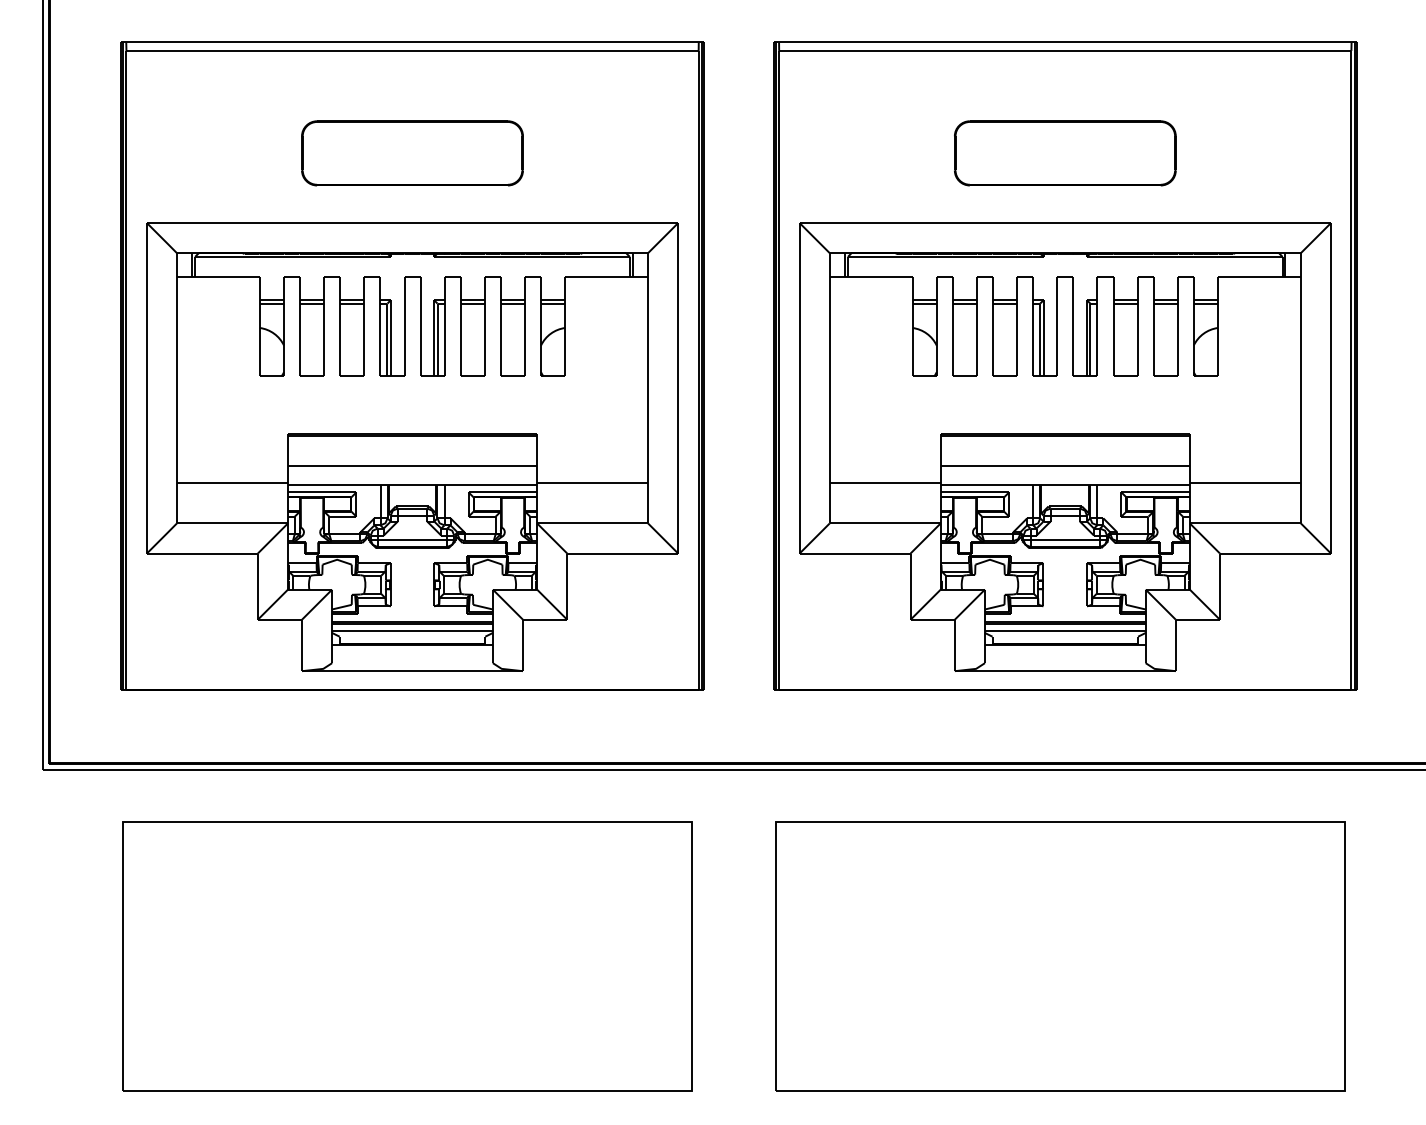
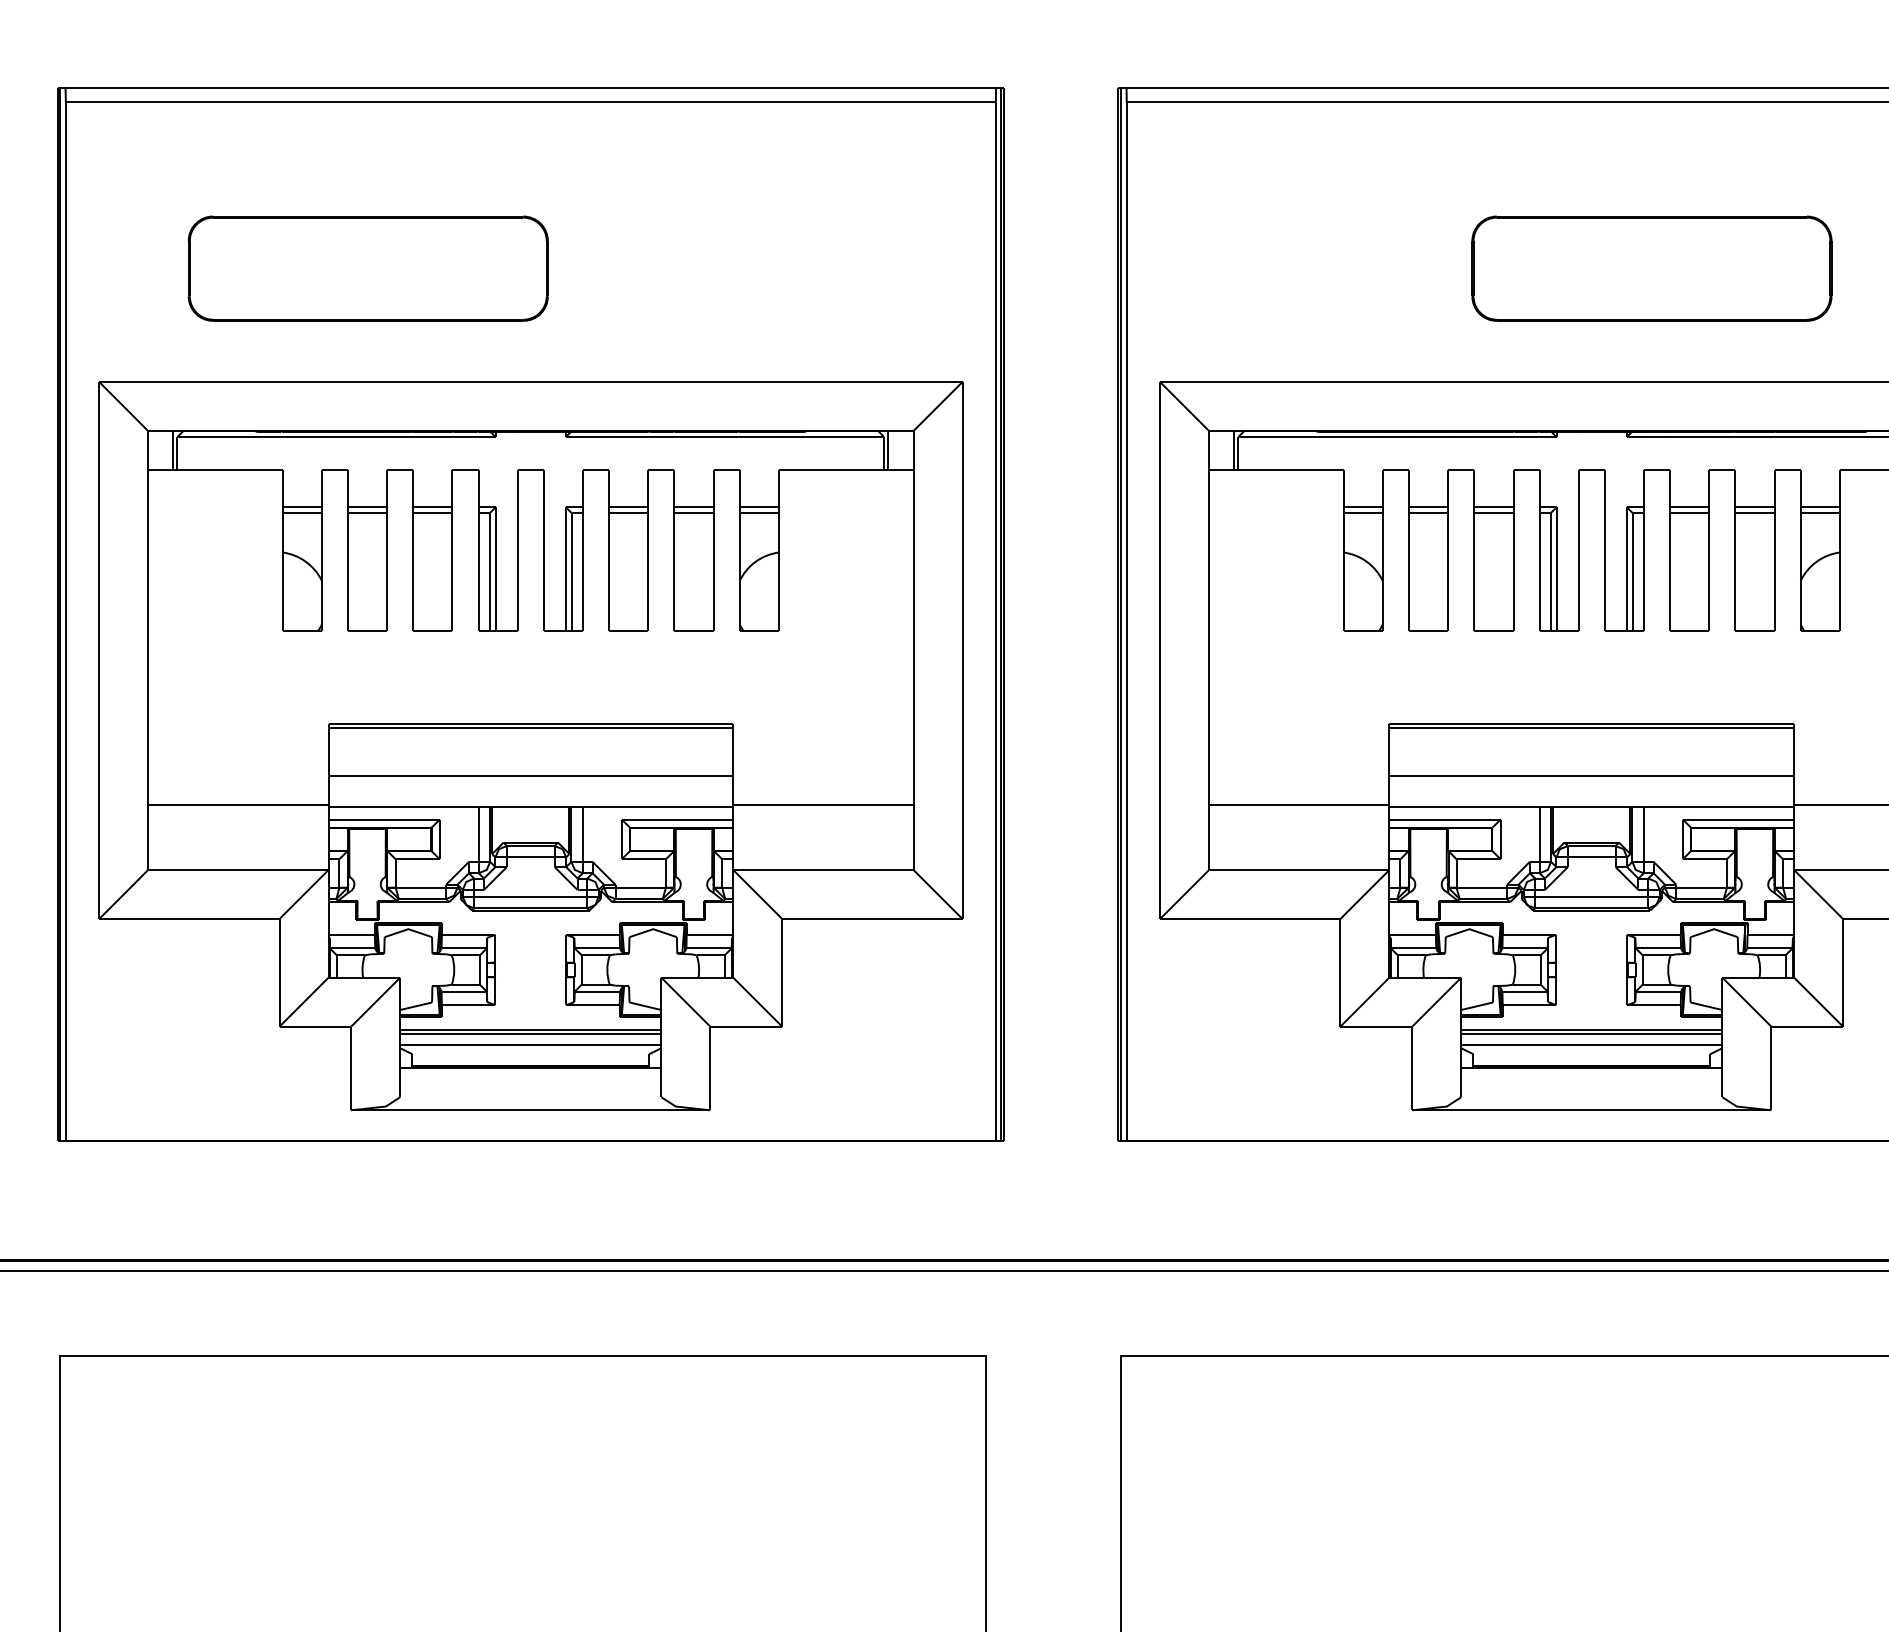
part: (412, 153) -> (368, 268), moved
part: (1065, 153) -> (1652, 268), moved

